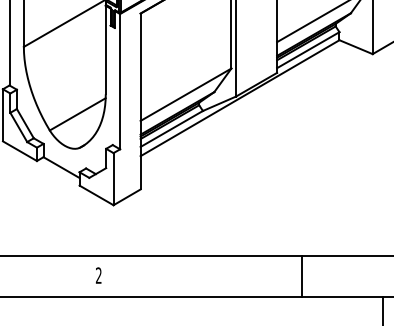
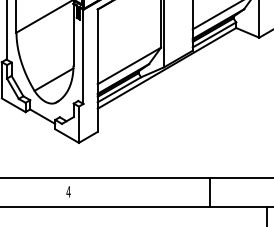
text: (98, 275) -> (68, 191), 2 -> 4

